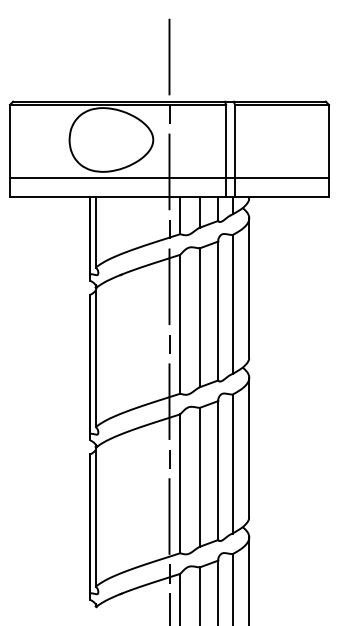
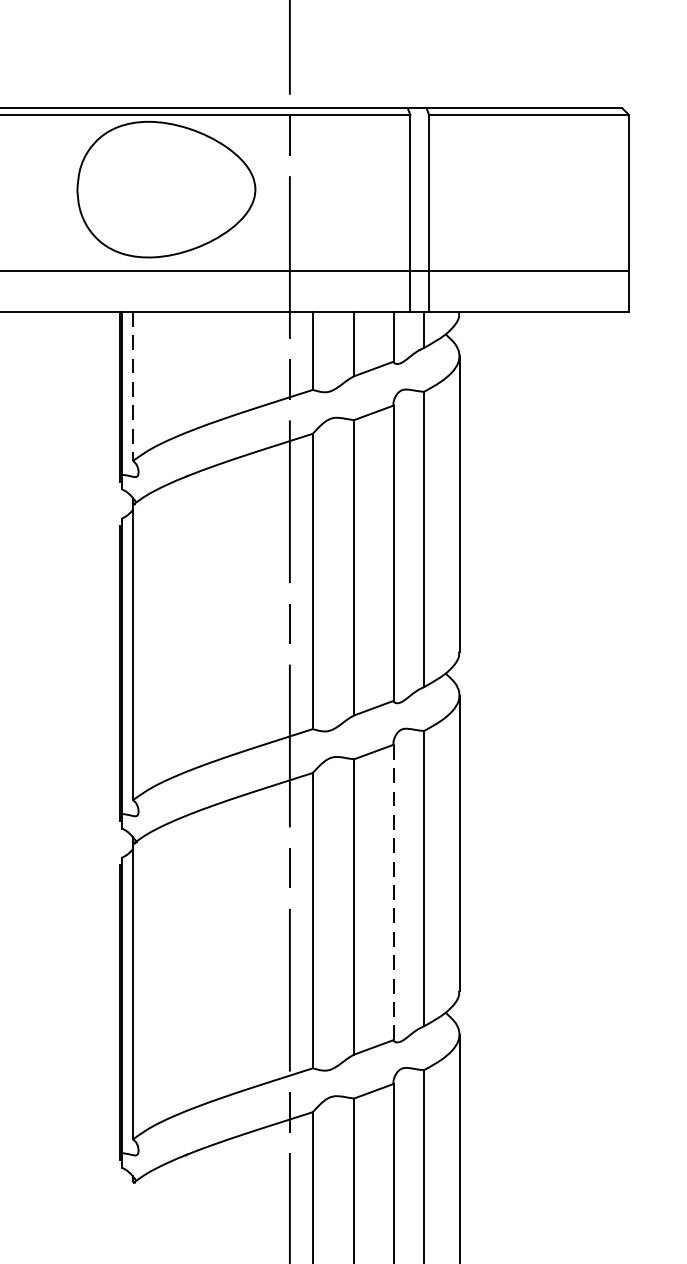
line: (95, 233) -> (132, 388), solid -> dashed
line: (218, 471) -> (394, 894), solid -> dashed

